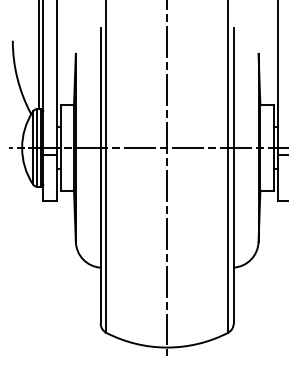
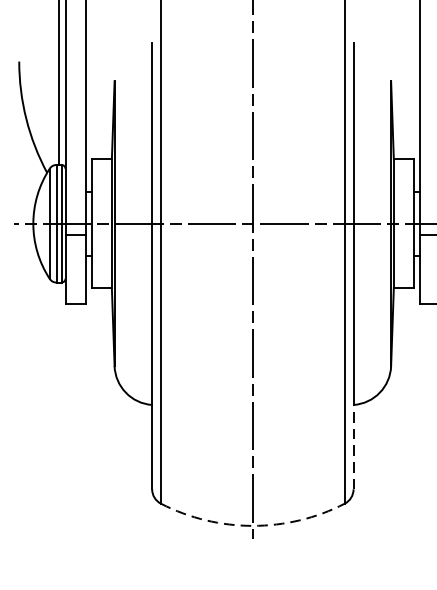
line: (233, 295) -> (353, 447), solid -> dashed
arc: (167, 347) -> (253, 525), solid -> dashed

